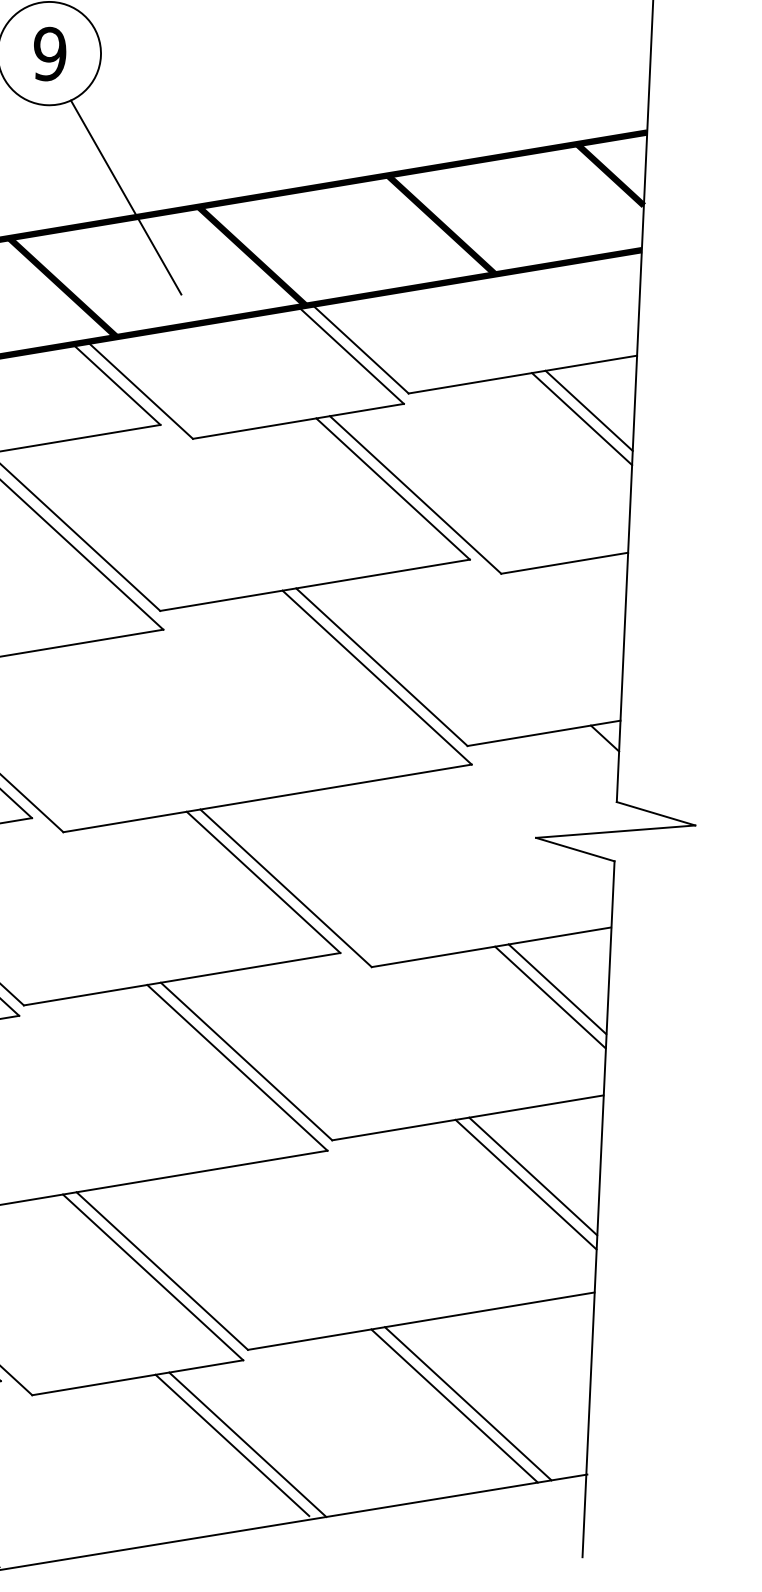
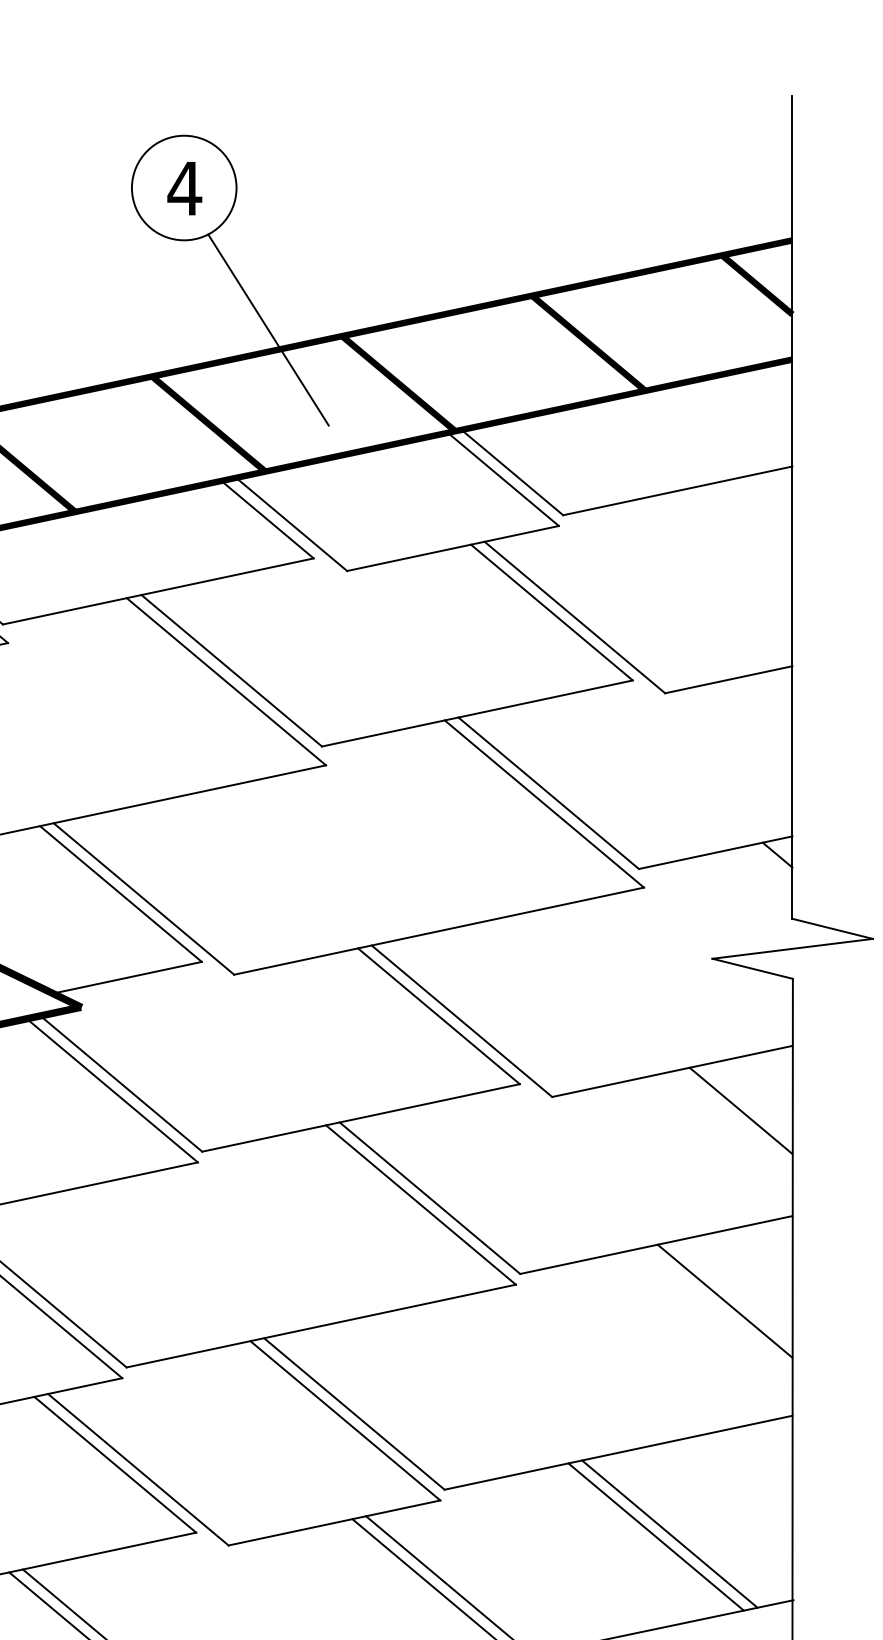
text: (49, 54) -> (184, 188), 9 -> 4
line: (589, 410) -> (746, 524), removed
line: (581, 418) -> (739, 532), removed
line: (550, 997) -> (734, 1119), removed
line: (526, 1184) -> (718, 1309), removed

